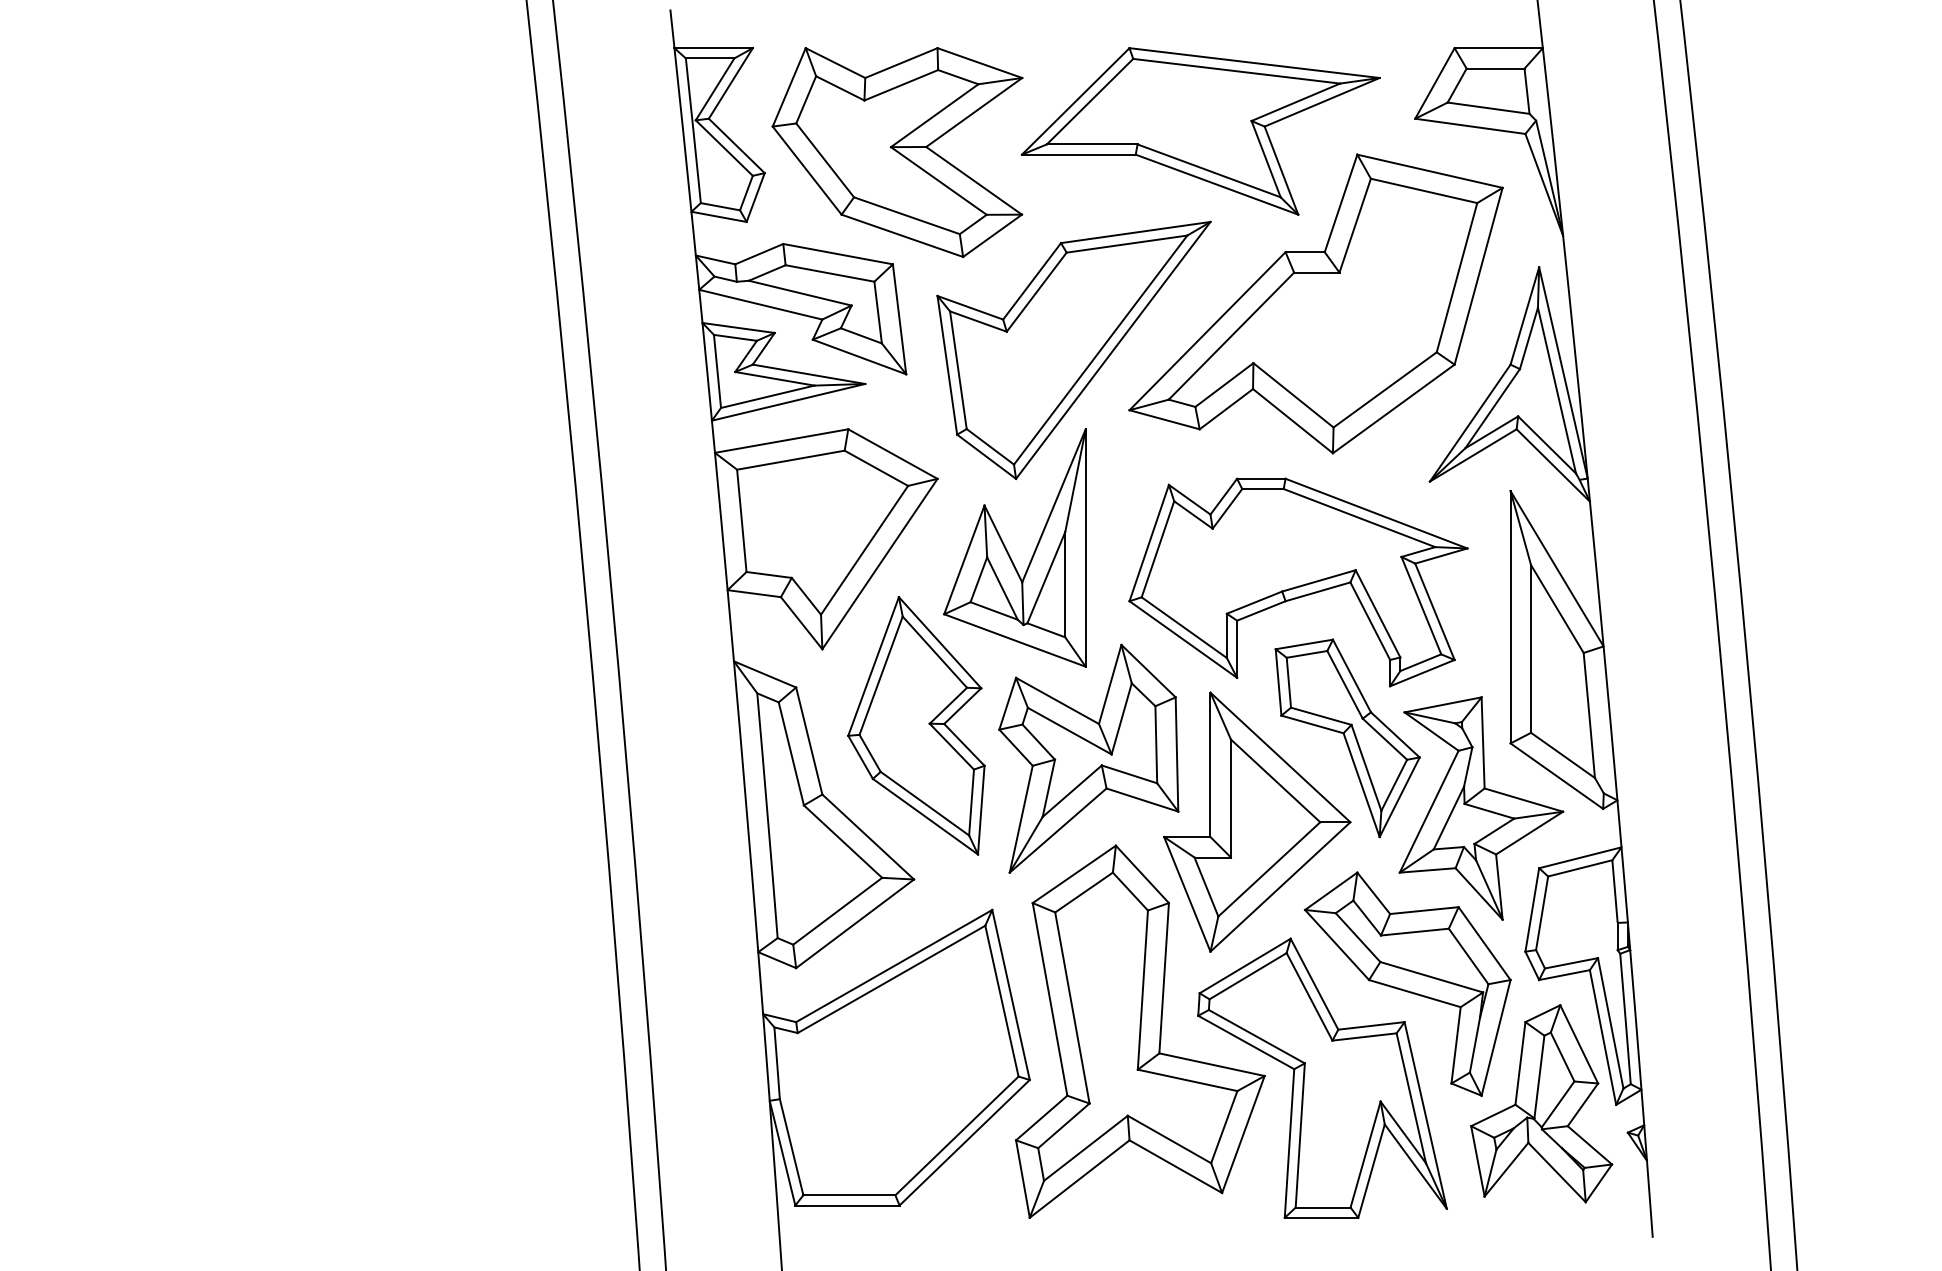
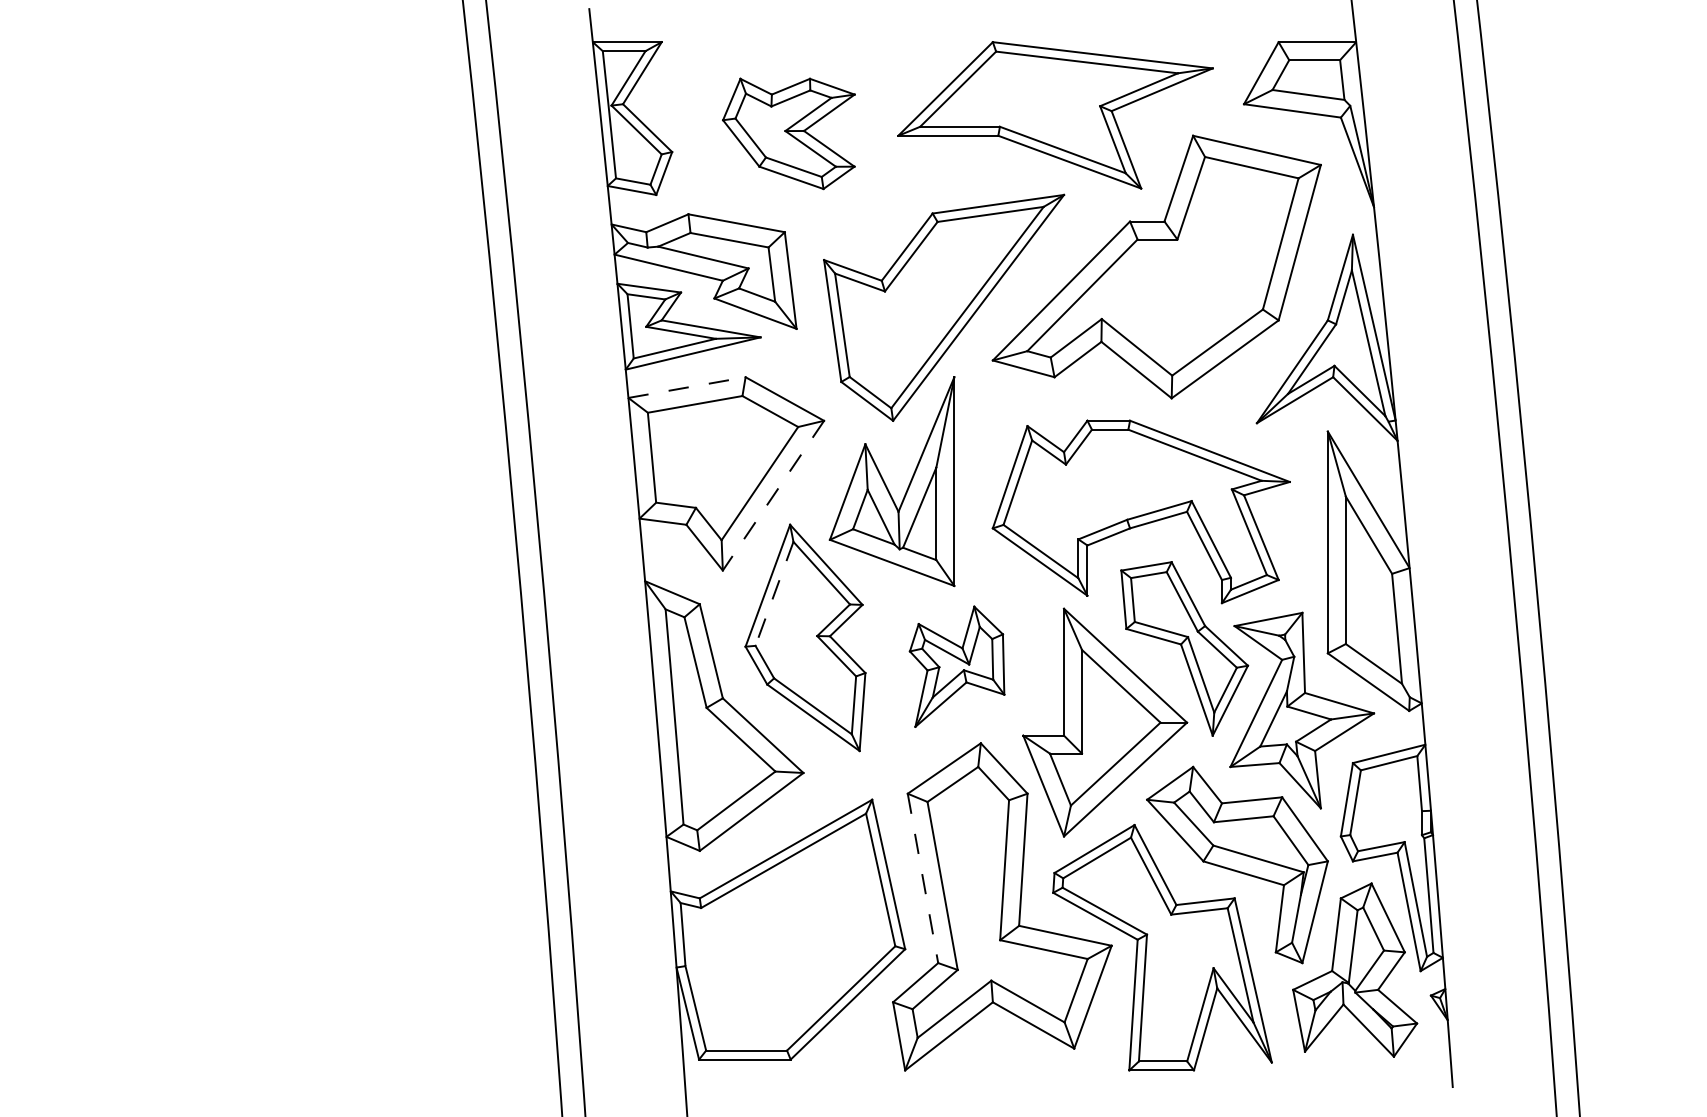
part: (897, 152) -> (788, 133), size x0.6
line: (781, 441) -> (686, 387), solid -> dashed
line: (879, 564) -> (773, 496), solid -> dashed
line: (881, 675) -> (774, 593), solid -> dashed
part: (1088, 758) -> (956, 666), size x0.6
line: (1050, 999) -> (923, 878), solid -> dashed

